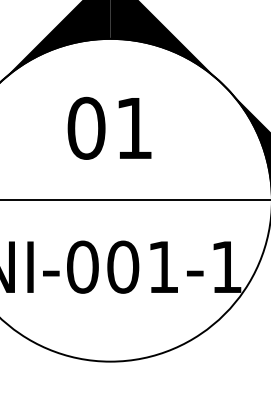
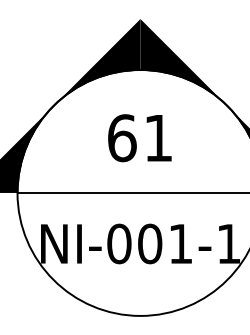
text: (85, 128) -> (121, 138), 01 -> 61

